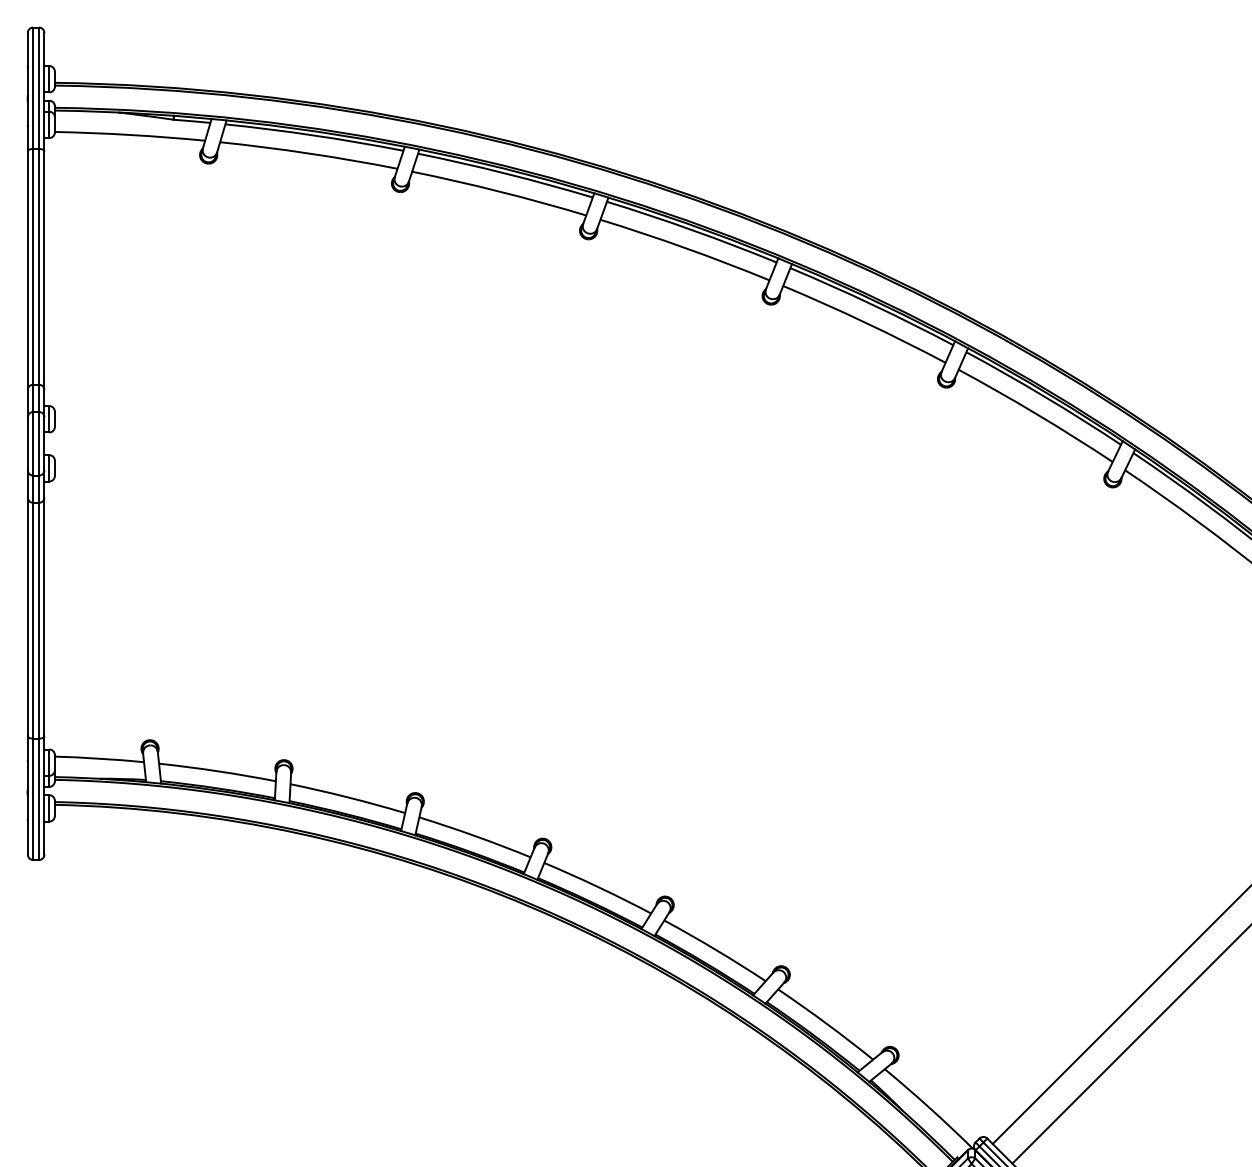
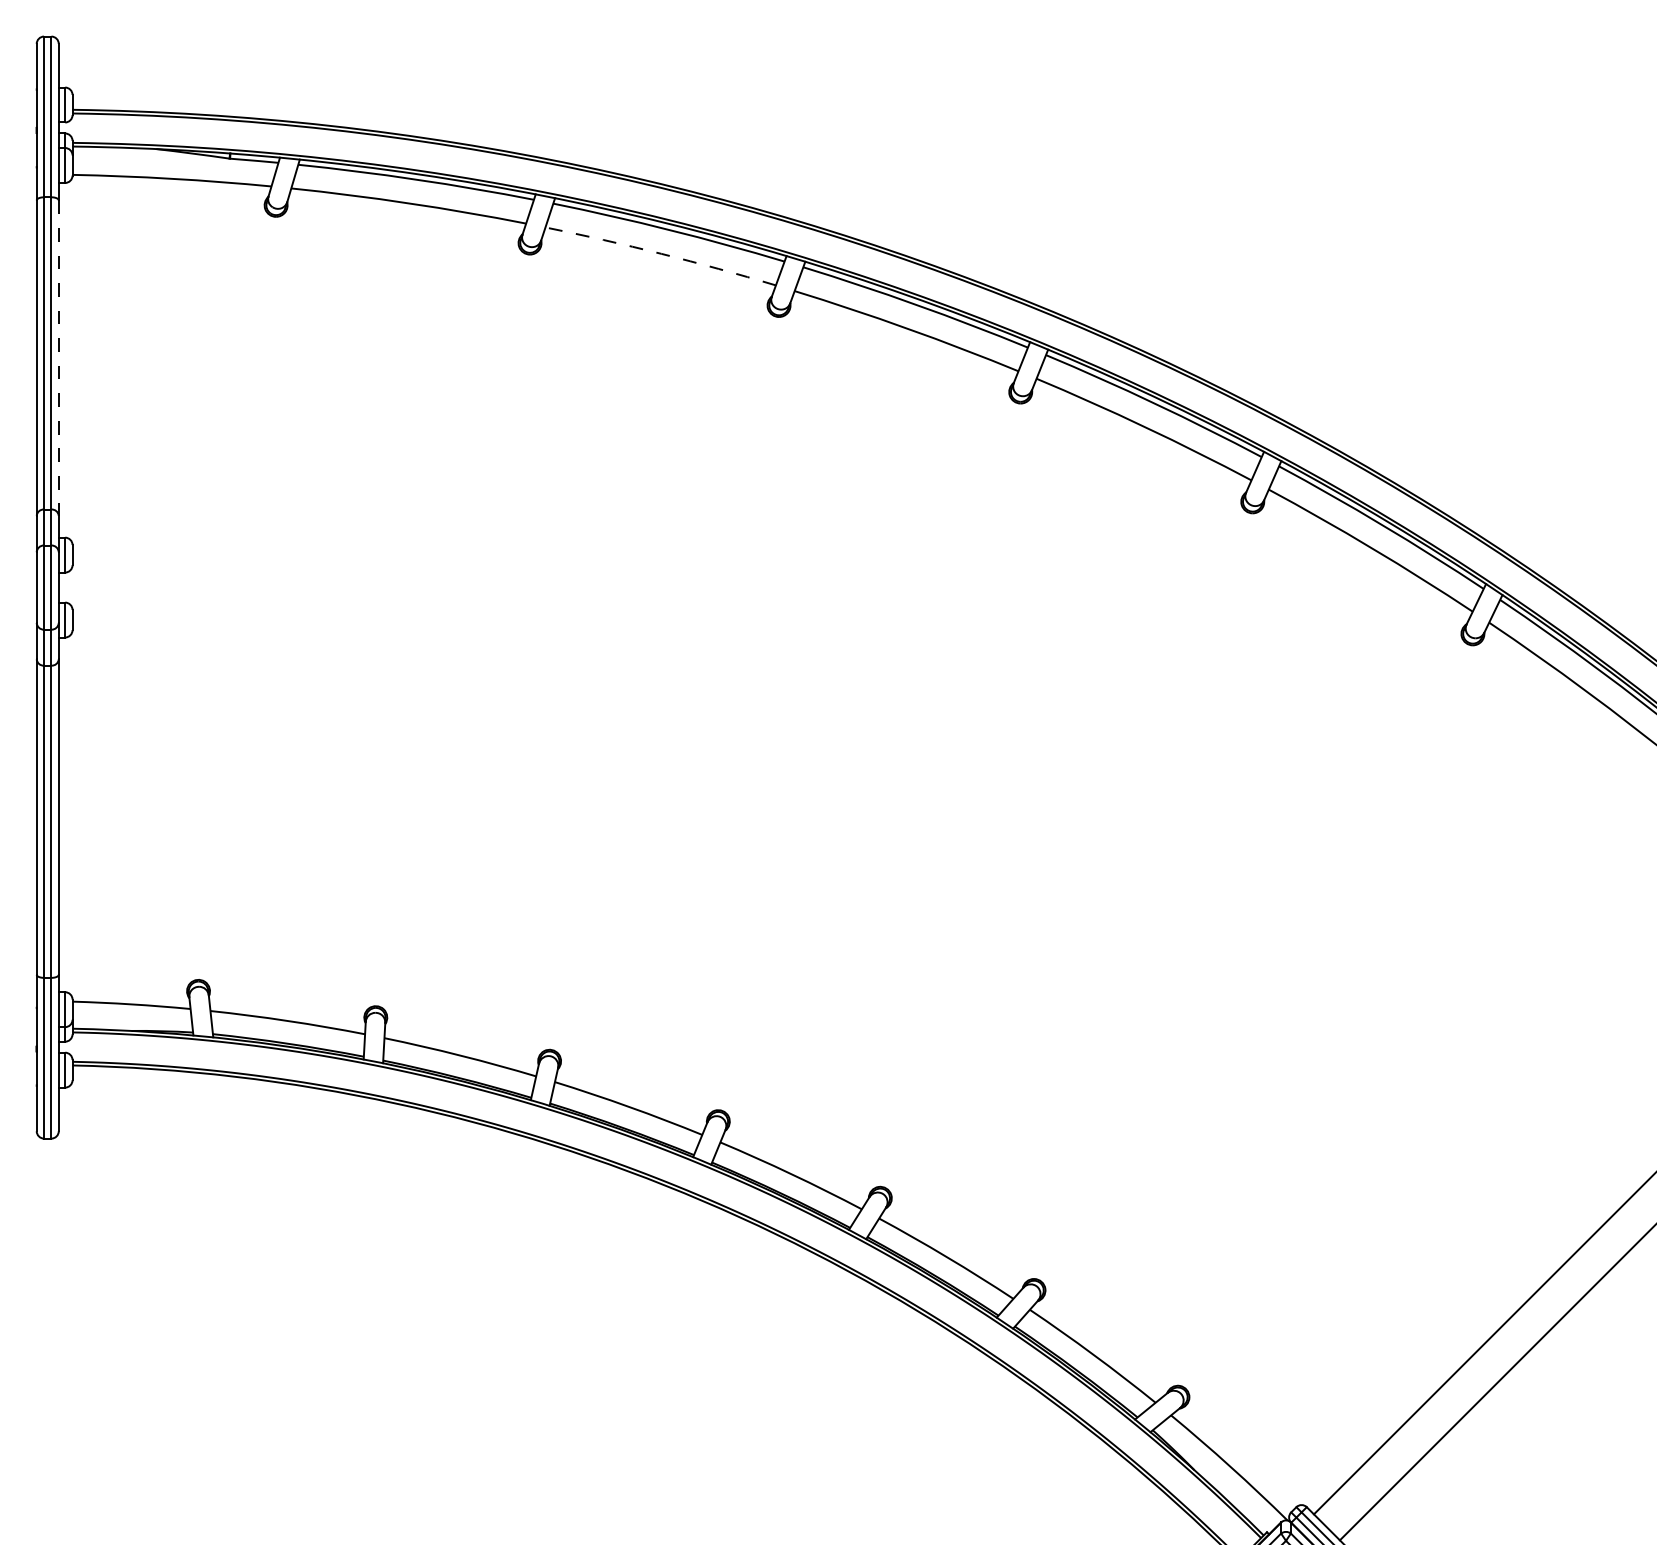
arc: (499, 191) -> (661, 253), solid -> dashed
line: (44, 270) -> (58, 358), solid -> dashed

